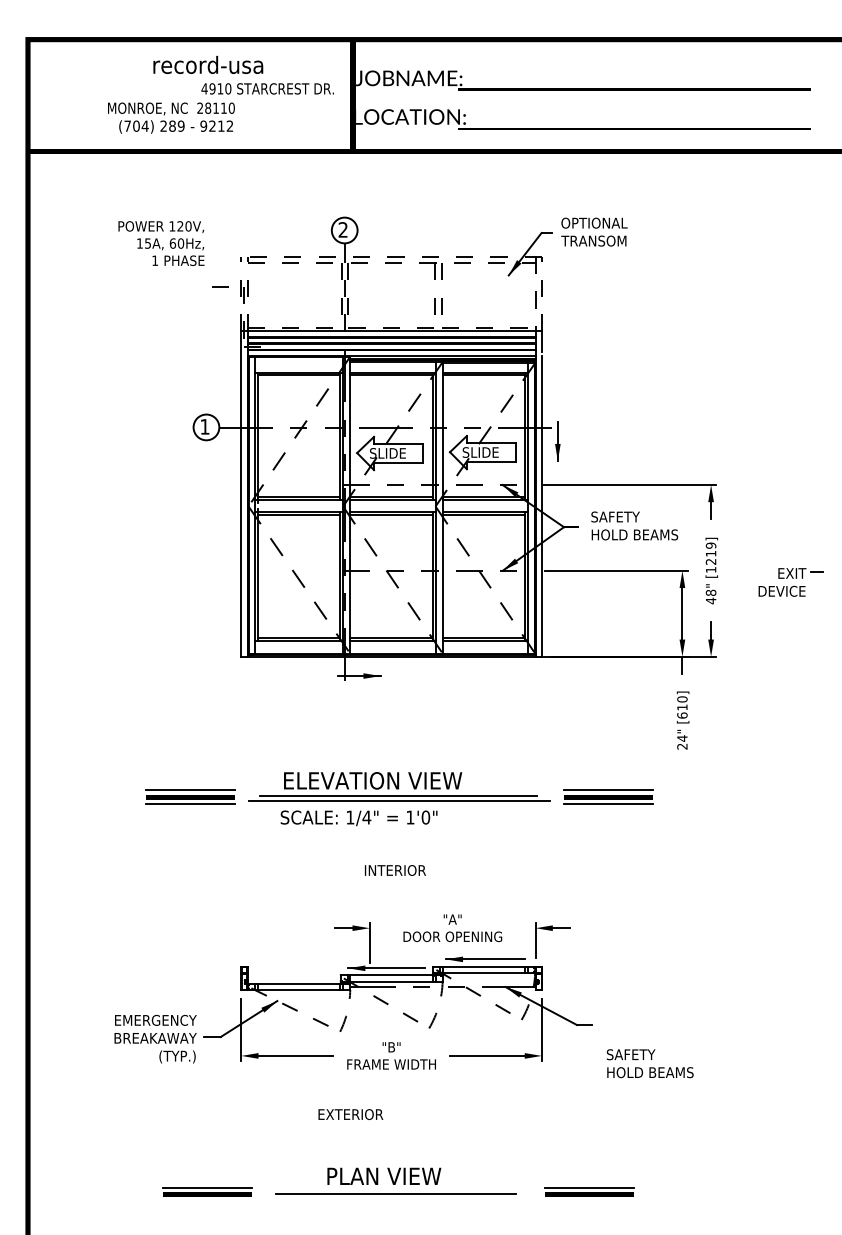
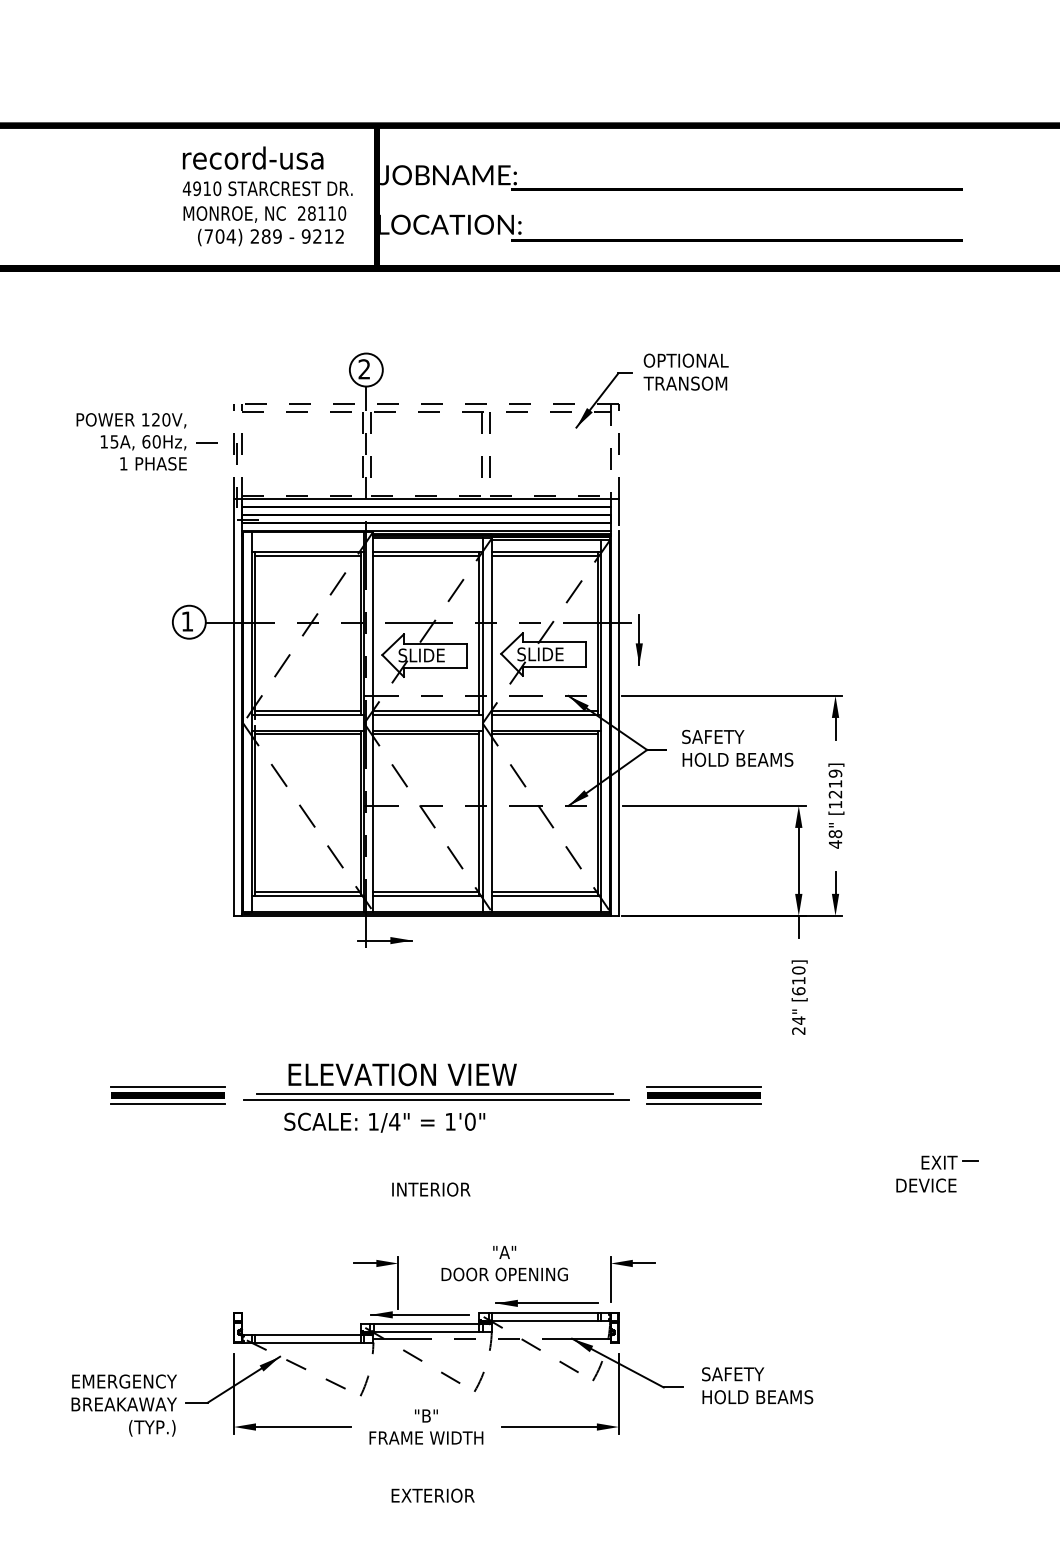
text: (208, 64) -> (253, 157), moved
text: (171, 117) -> (264, 225), moved
text: (161, 243) -> (131, 441), moved
part: (790, 582) -> (937, 1174), moved
text: (649, 1063) -> (756, 1385), moved
text: (350, 1114) -> (432, 1495), moved

